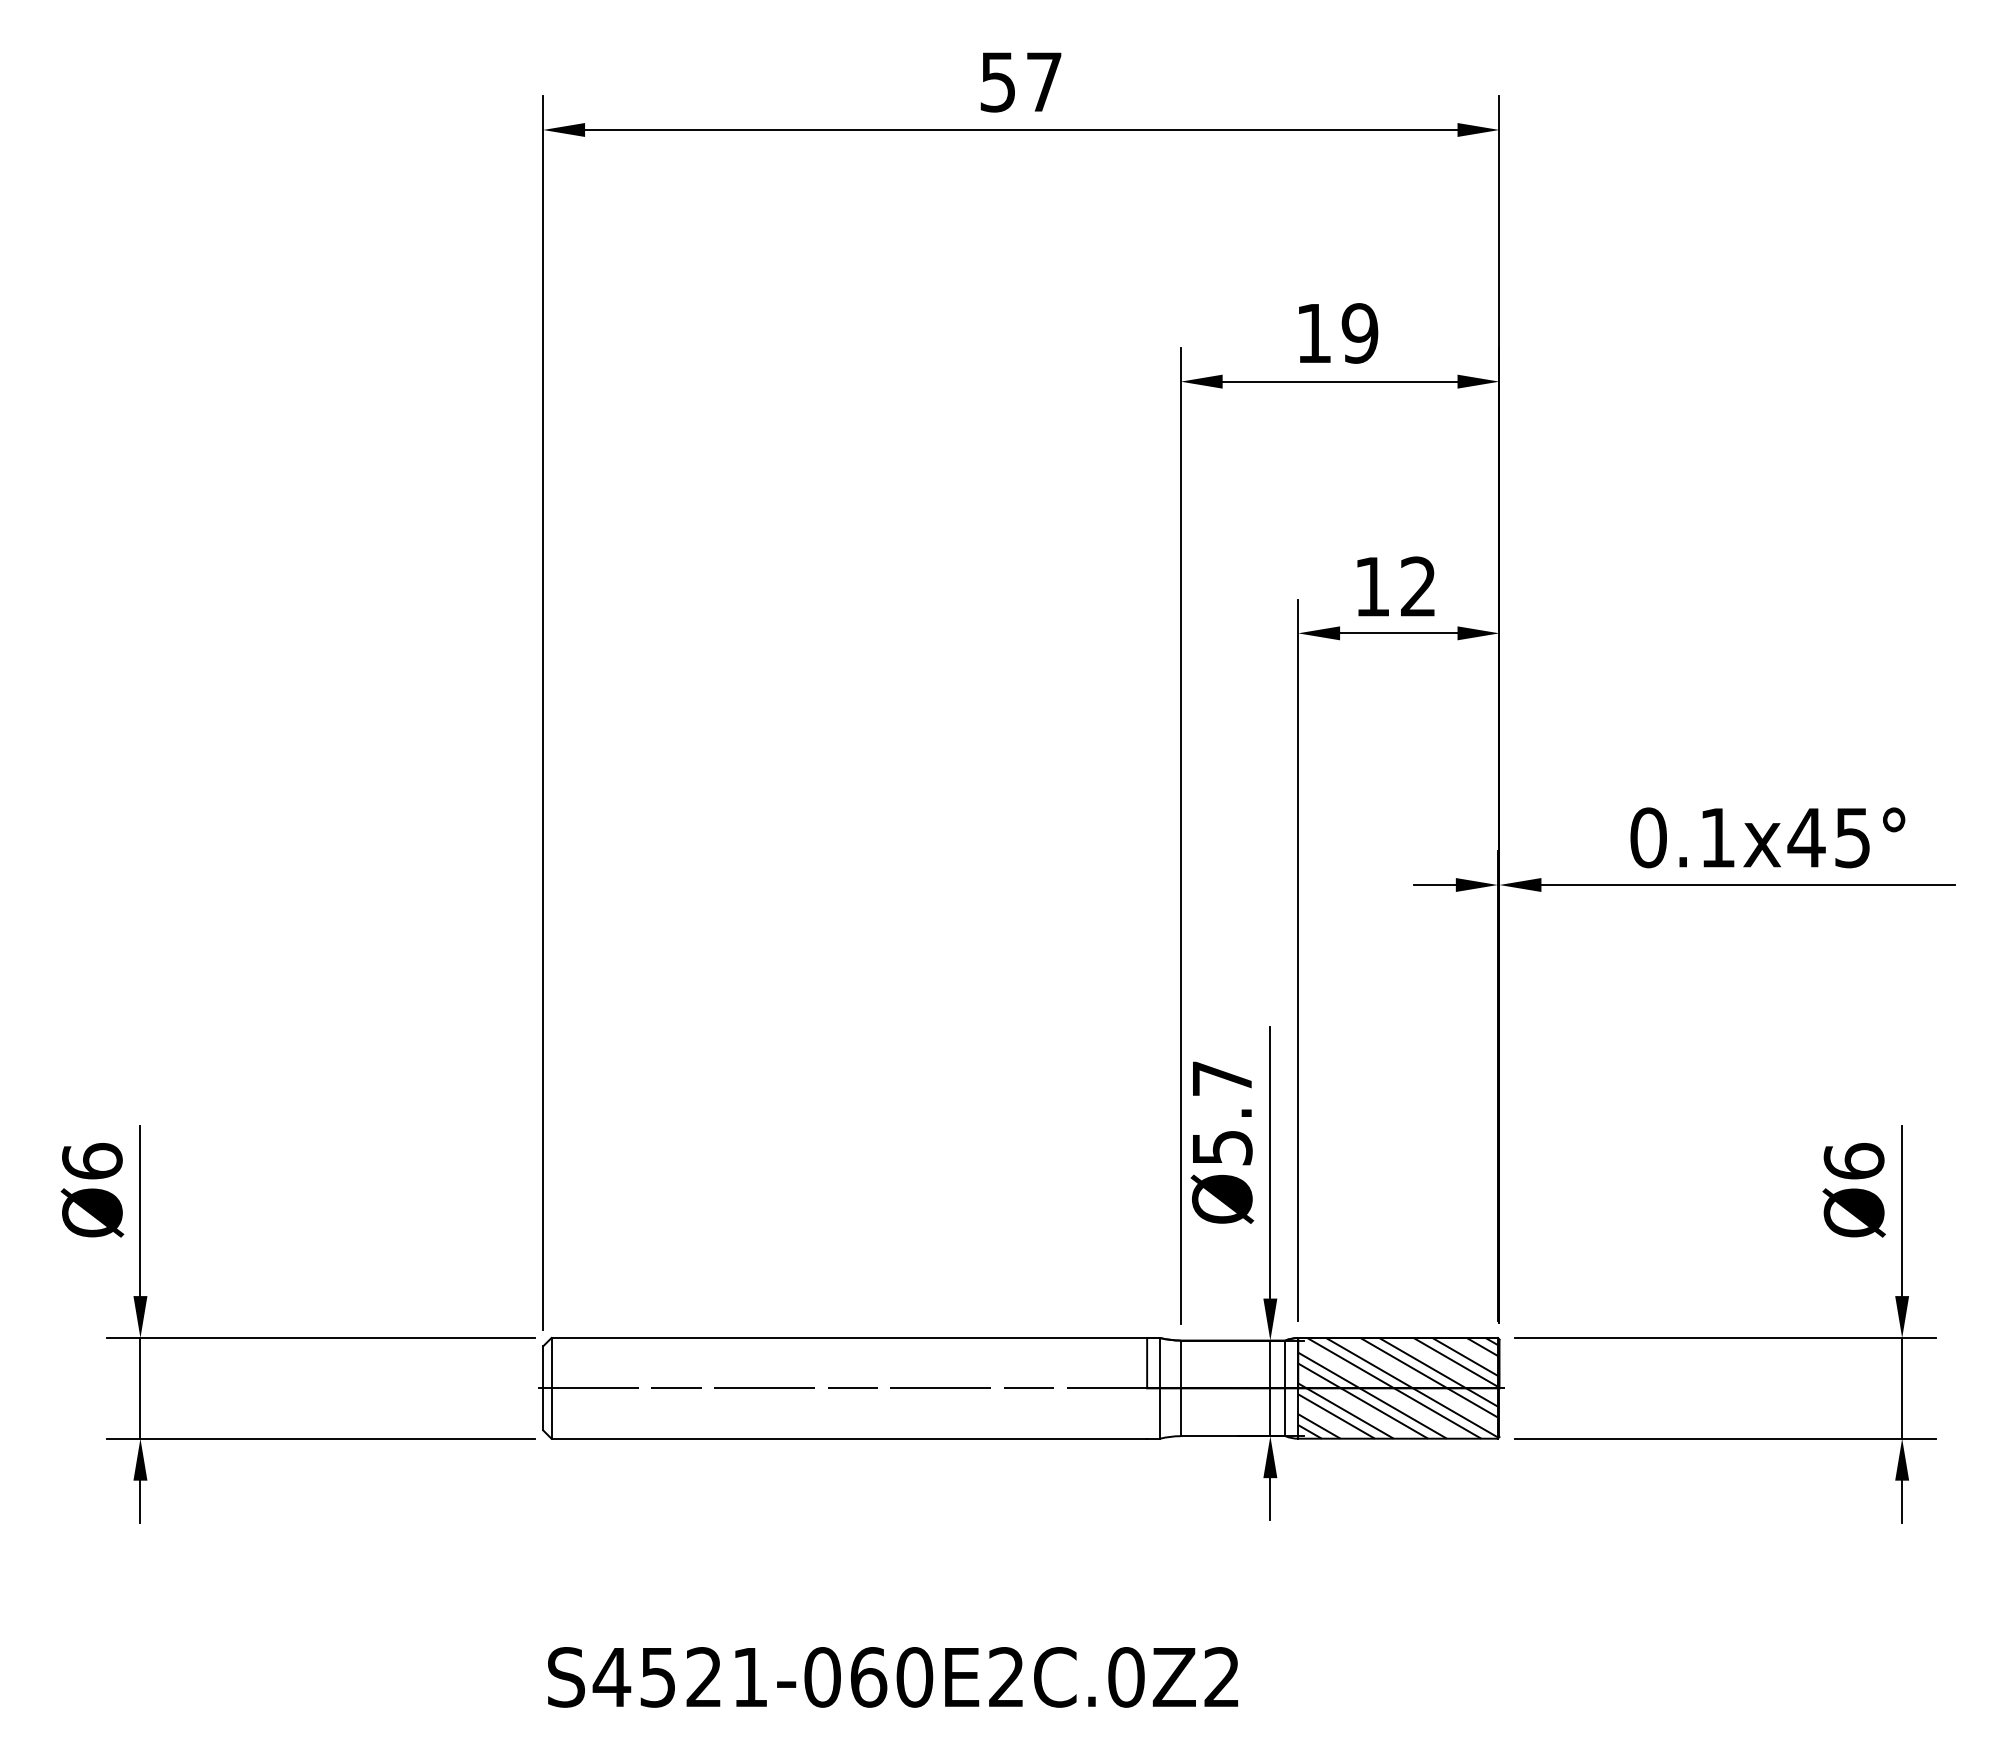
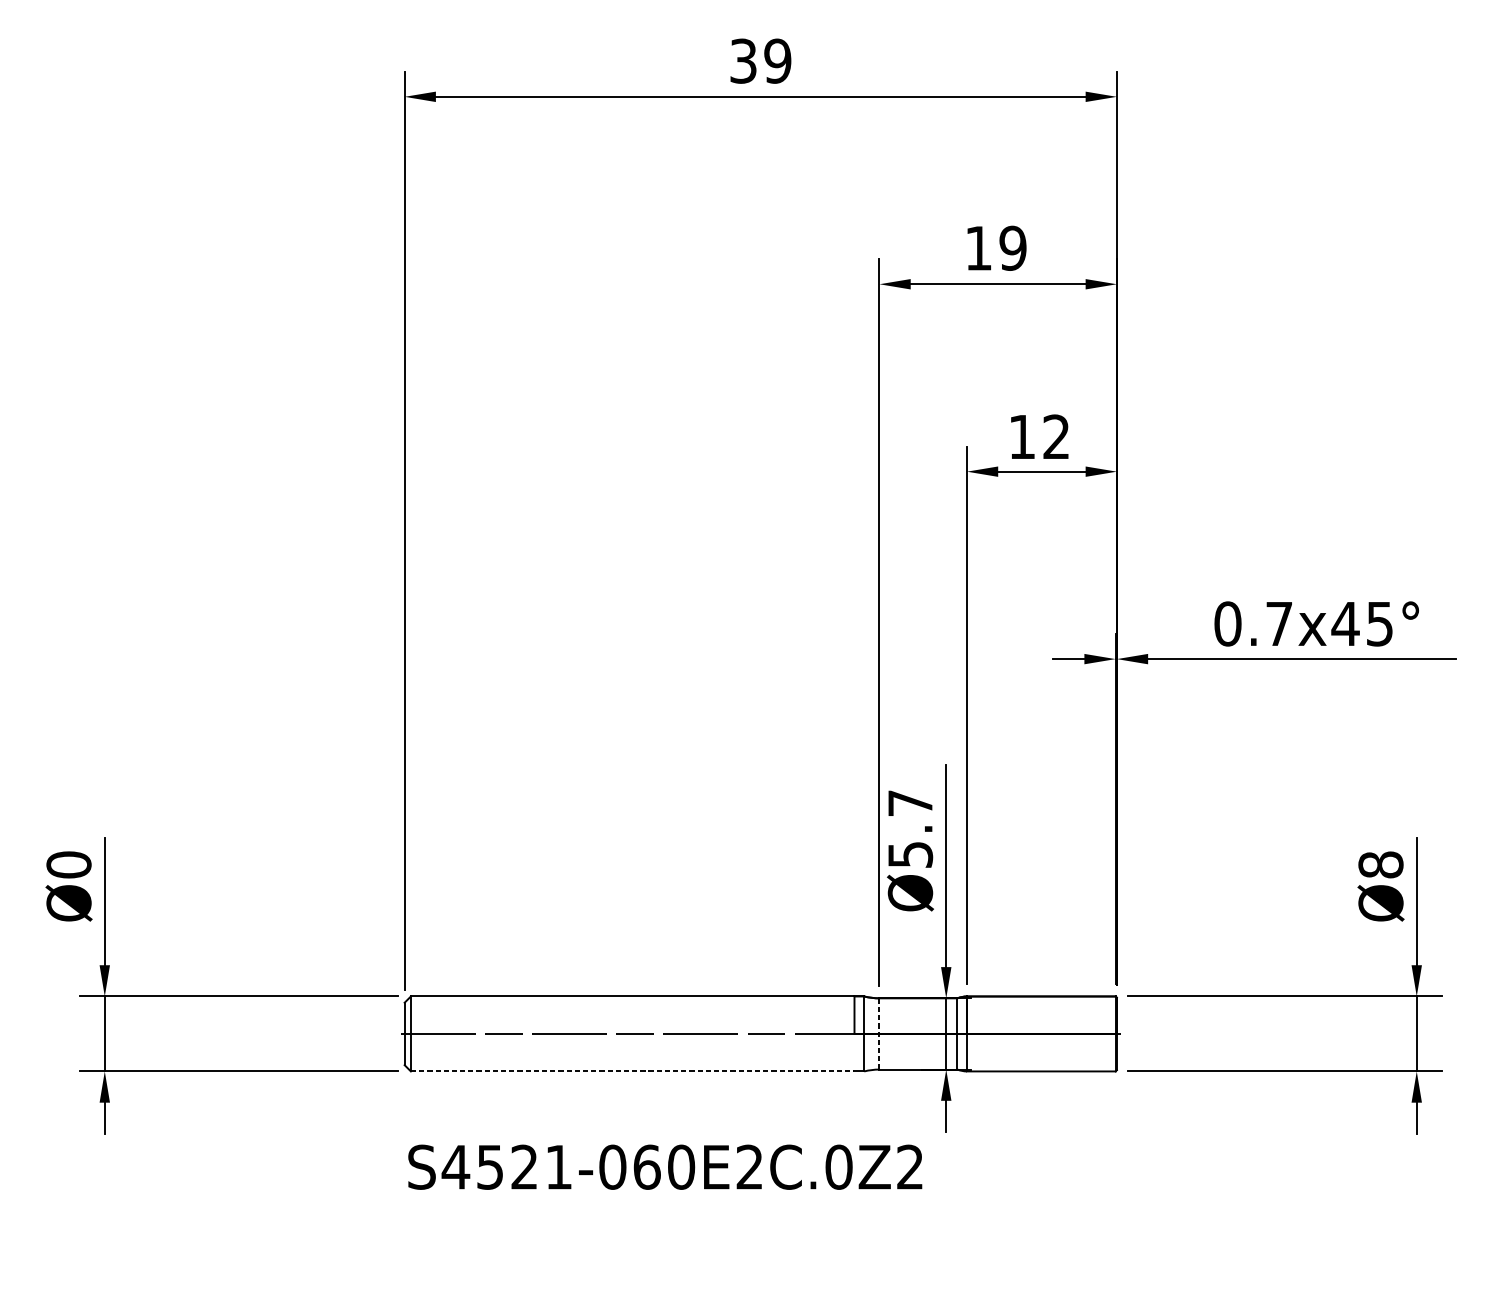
text: (1021, 81) -> (760, 60), 57 -> 39
text: (1717, 837) -> (1279, 623), 0.1x45° -> 0.7x45°
text: (92, 1161) -> (69, 865), Ø6 -> Ø0
text: (1853, 1161) -> (1380, 865), Ø6 -> Ø8
line: (1180, 1388) -> (879, 1034), solid -> dashed
hatch: (1398, 1388) -> (1041, 1034), removed
line: (849, 1438) -> (632, 1071), solid -> dashed
text: (892, 1677) -> (664, 1167), moved

